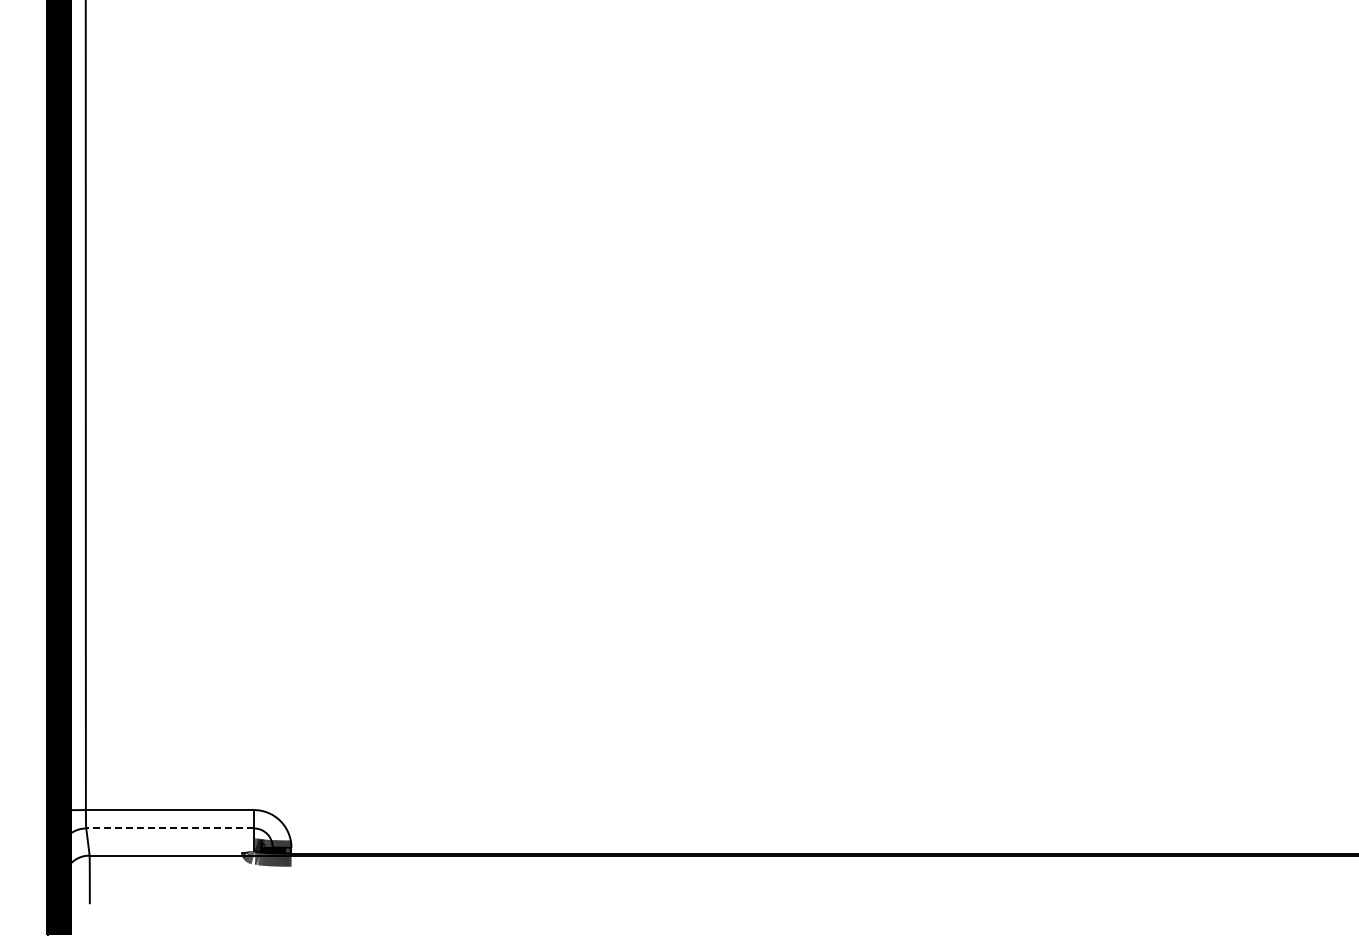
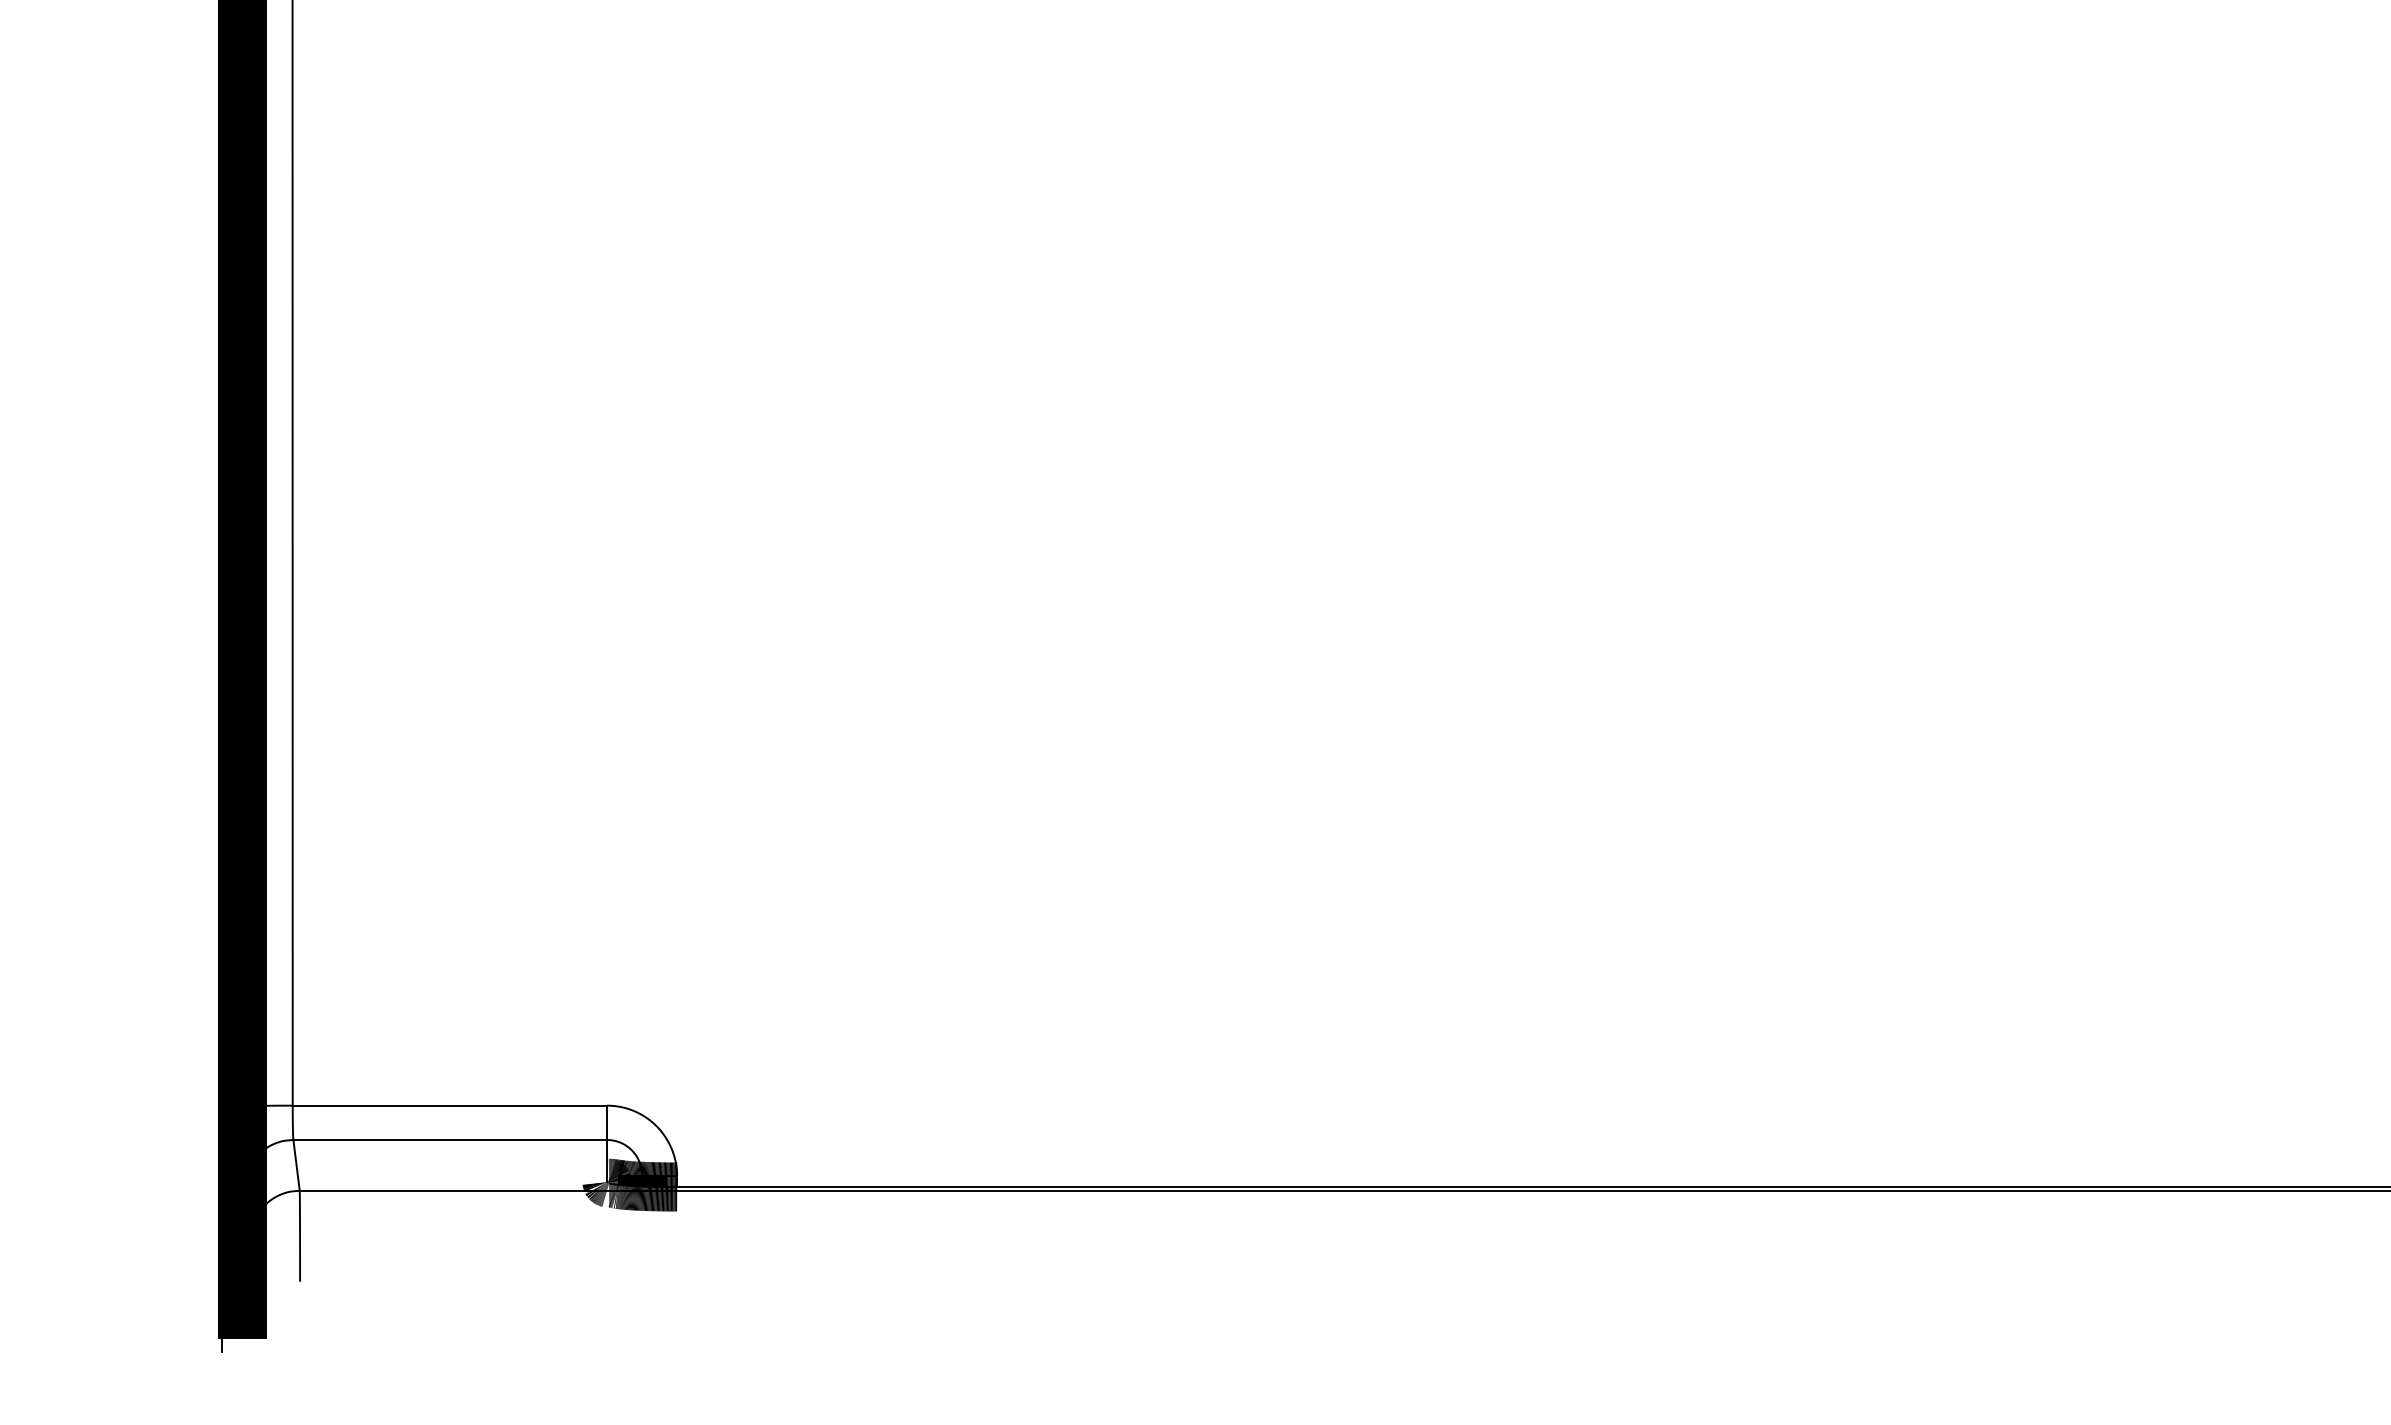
line: (170, 828) -> (450, 1140), dashed -> solid

